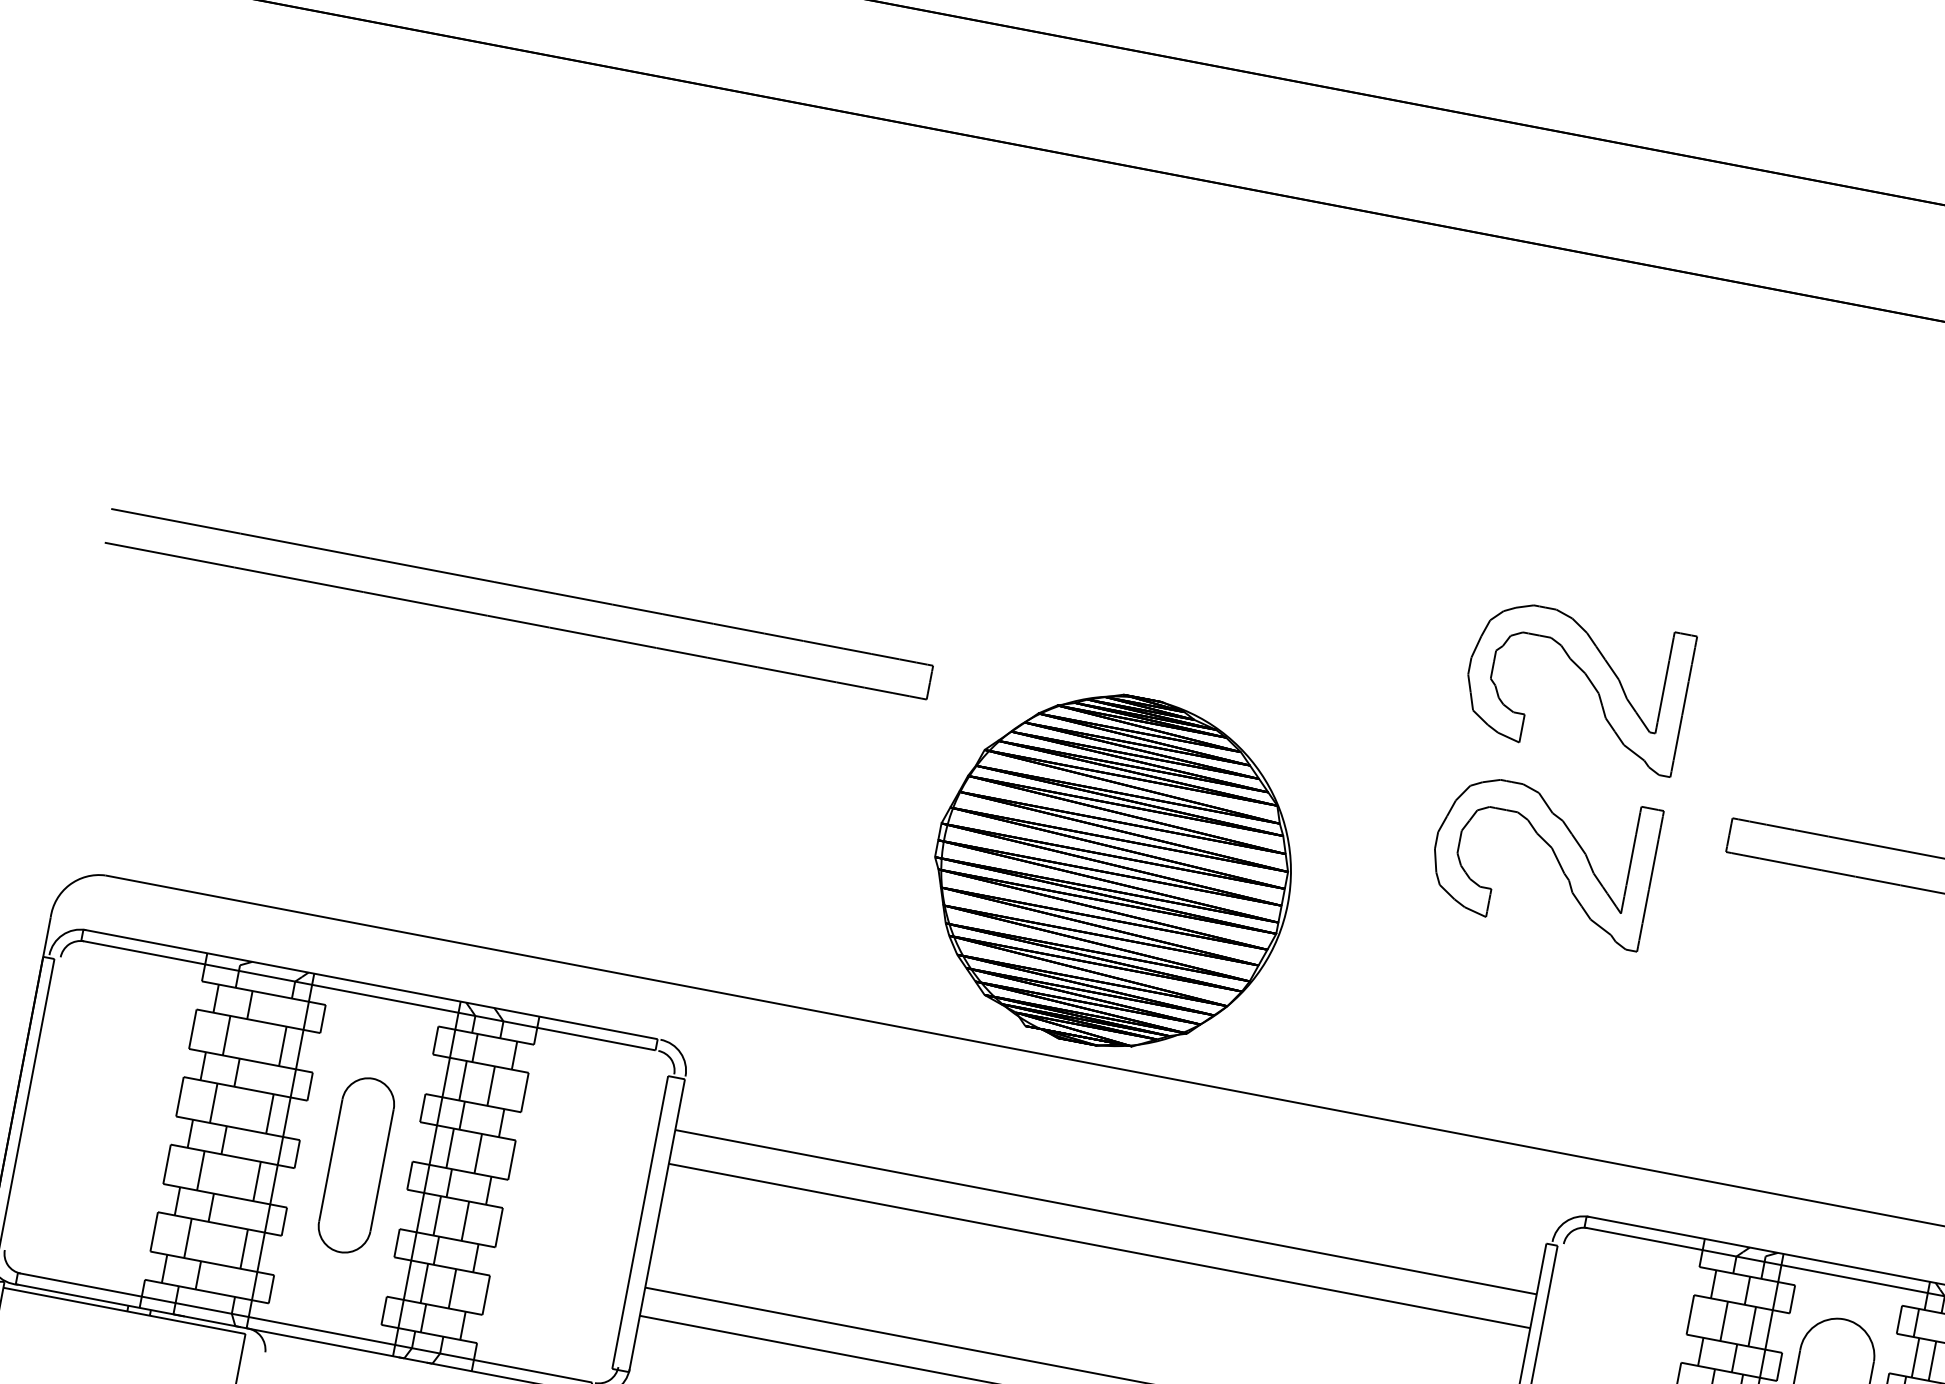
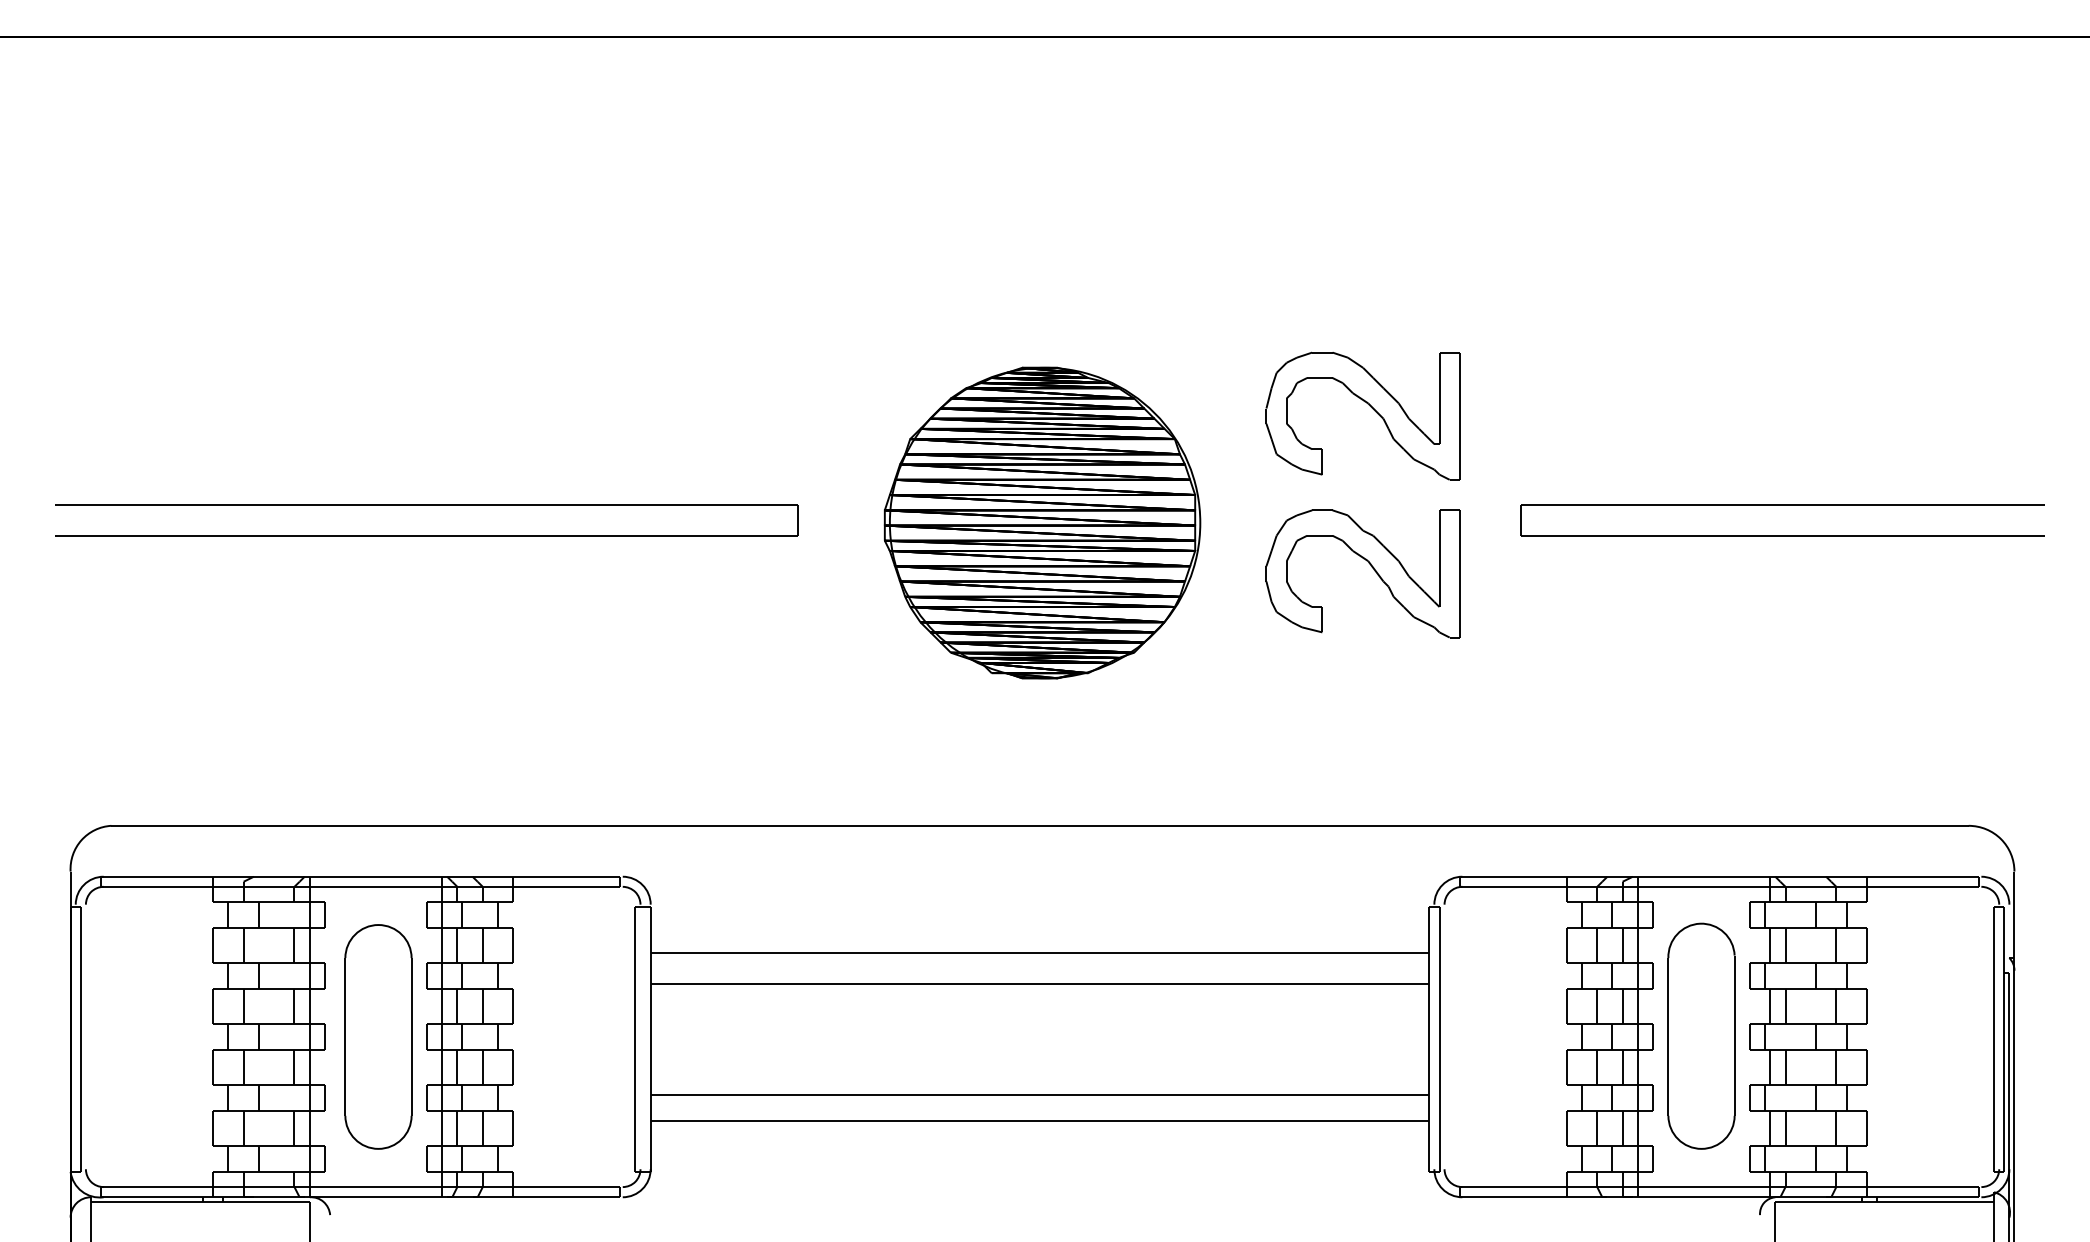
part: (1113, 870) -> (1042, 522), moved
part: (356, 1164) -> (378, 1036), size x1.43

